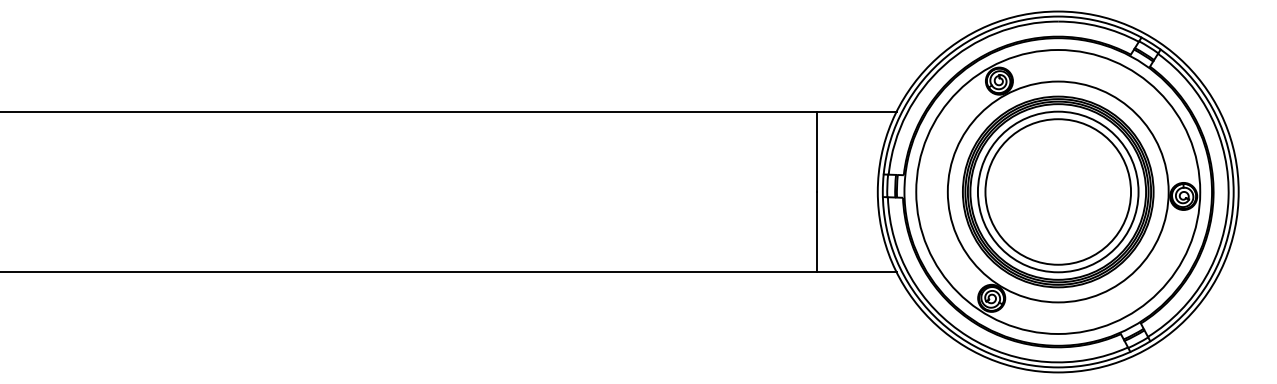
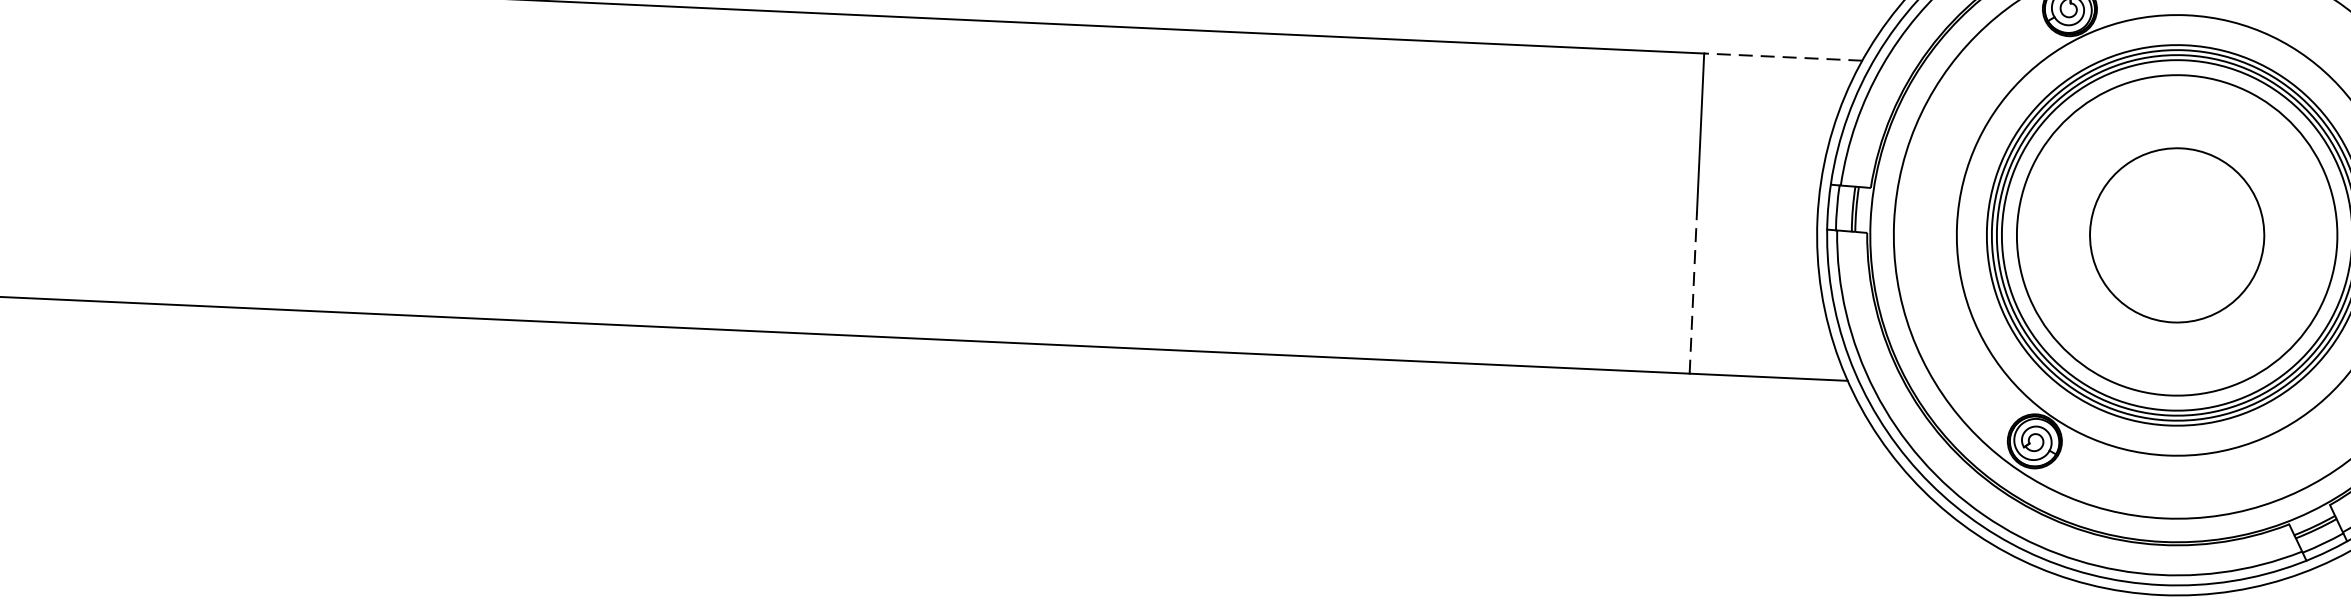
line: (856, 111) -> (1782, 56), solid -> dashed
circle: (1058, 191) -> (2177, 234), size x0.6
line: (817, 231) -> (1693, 292), solid -> dashed

